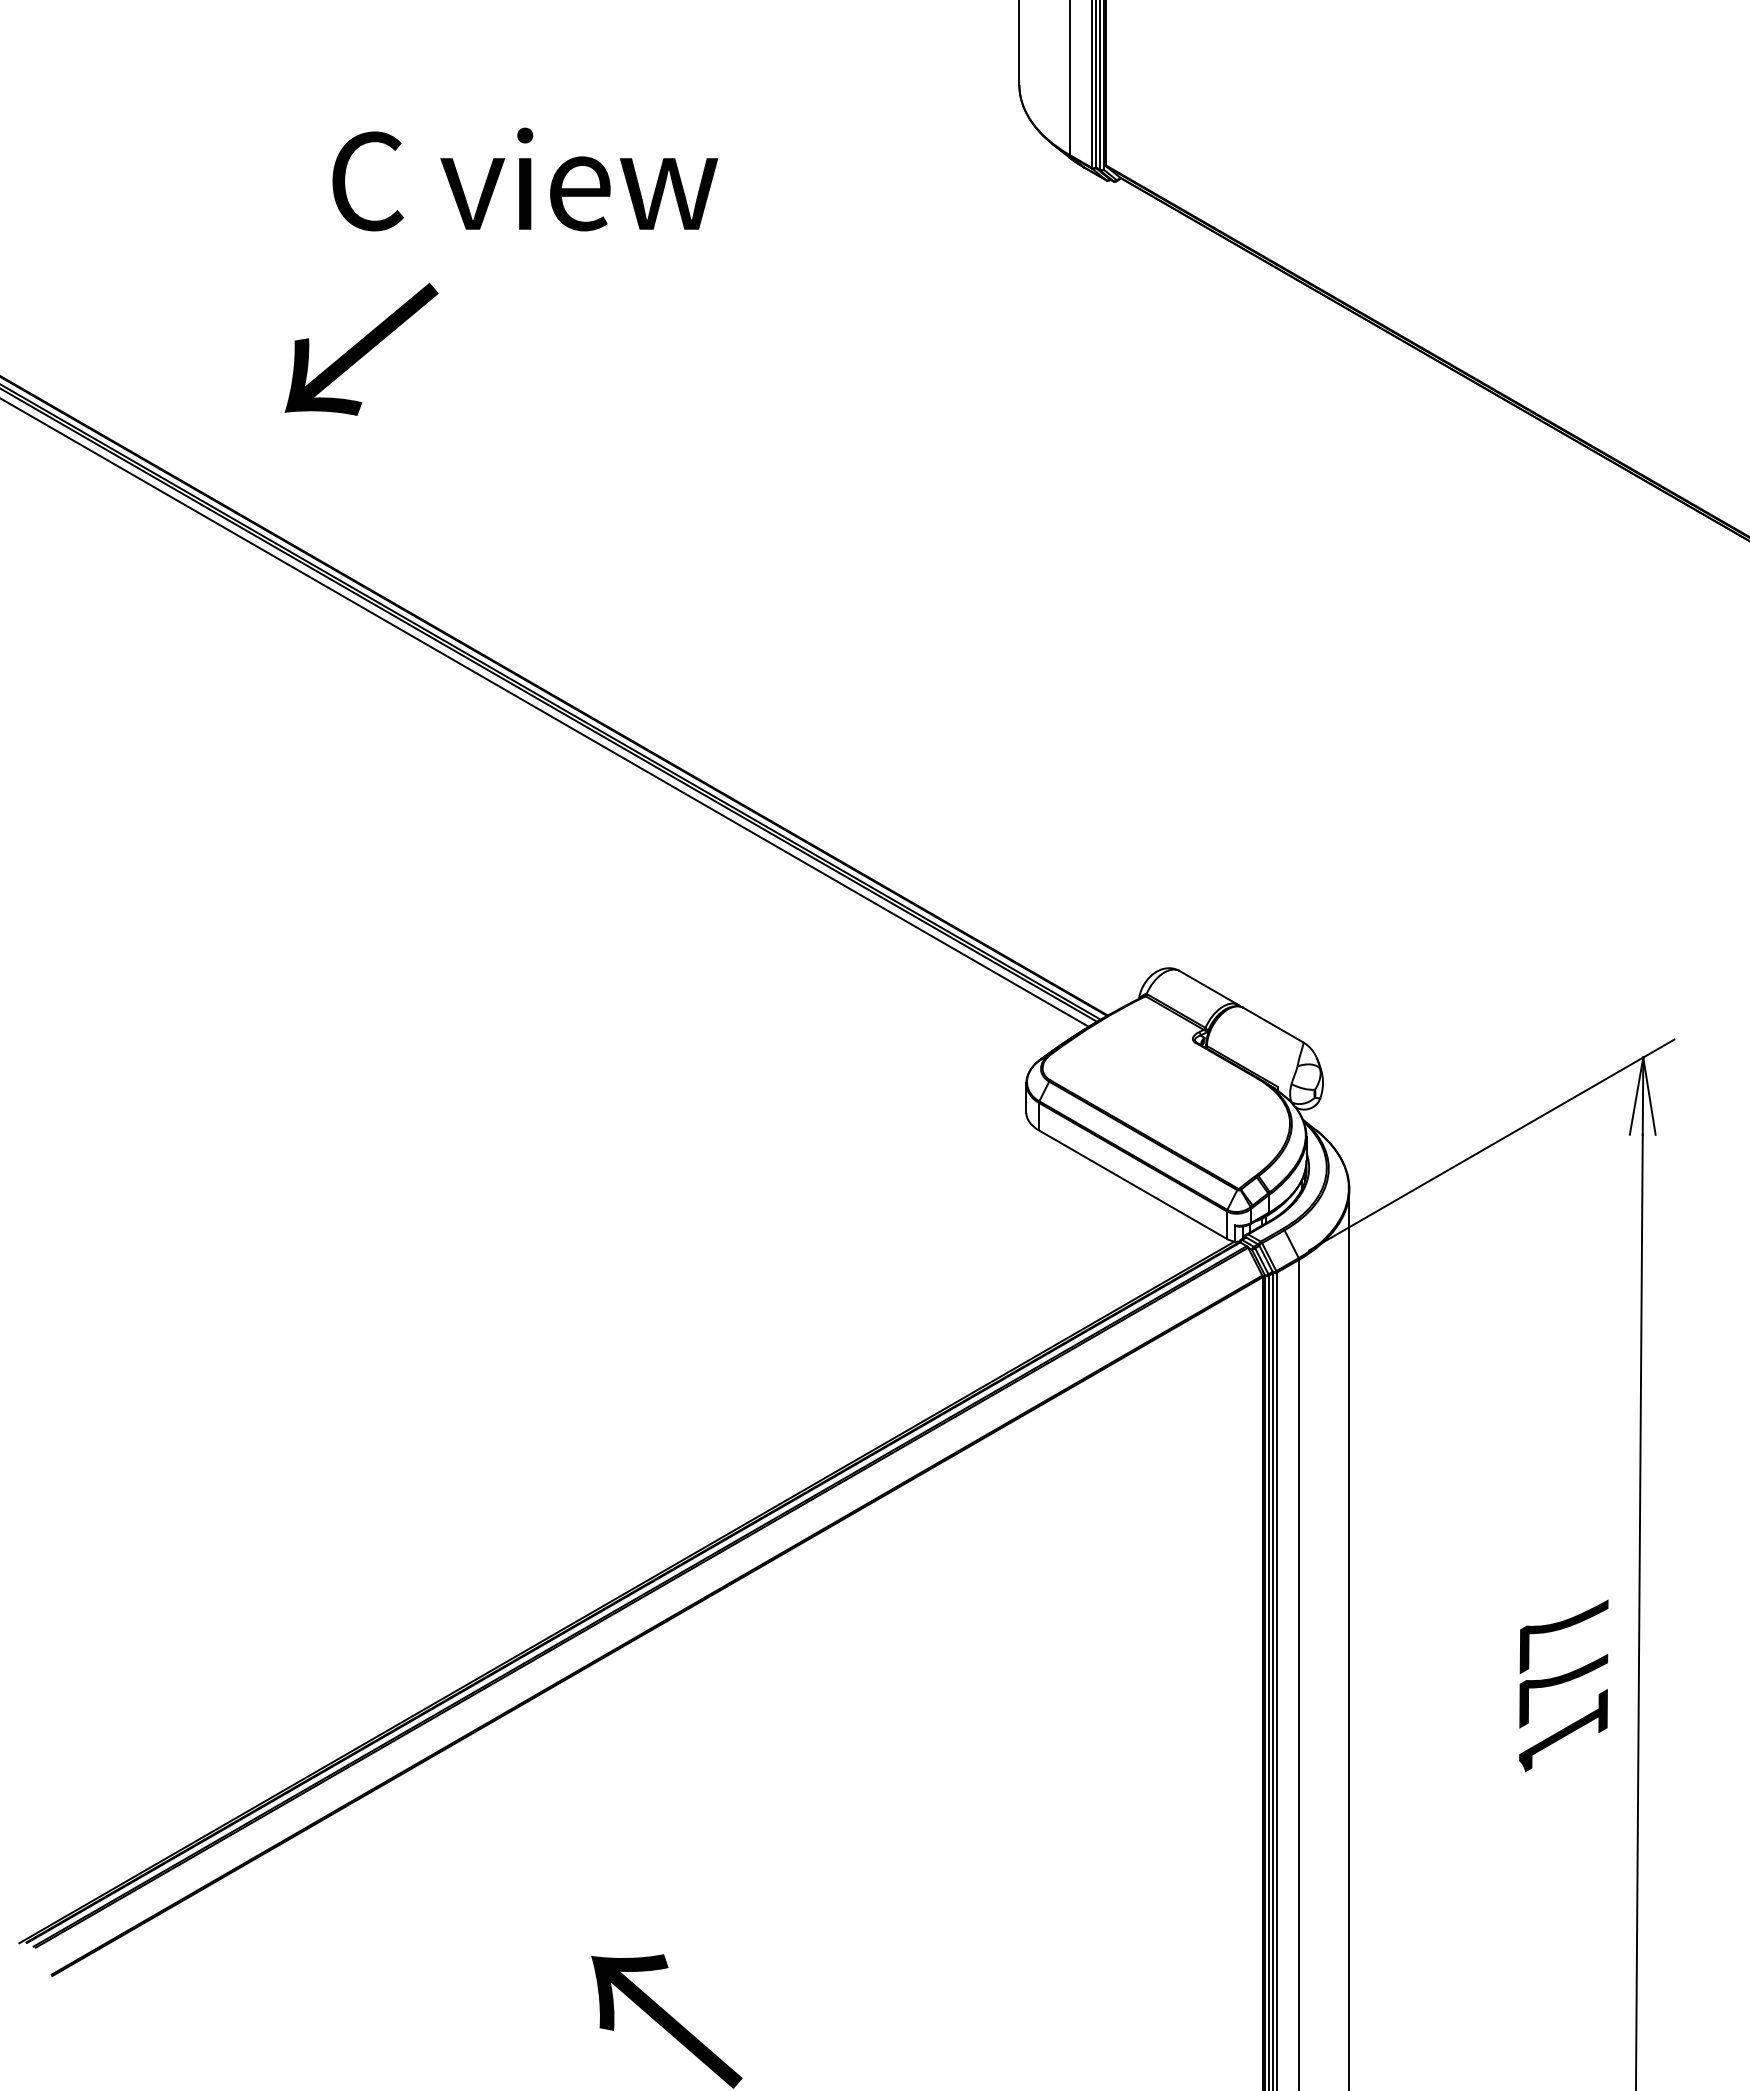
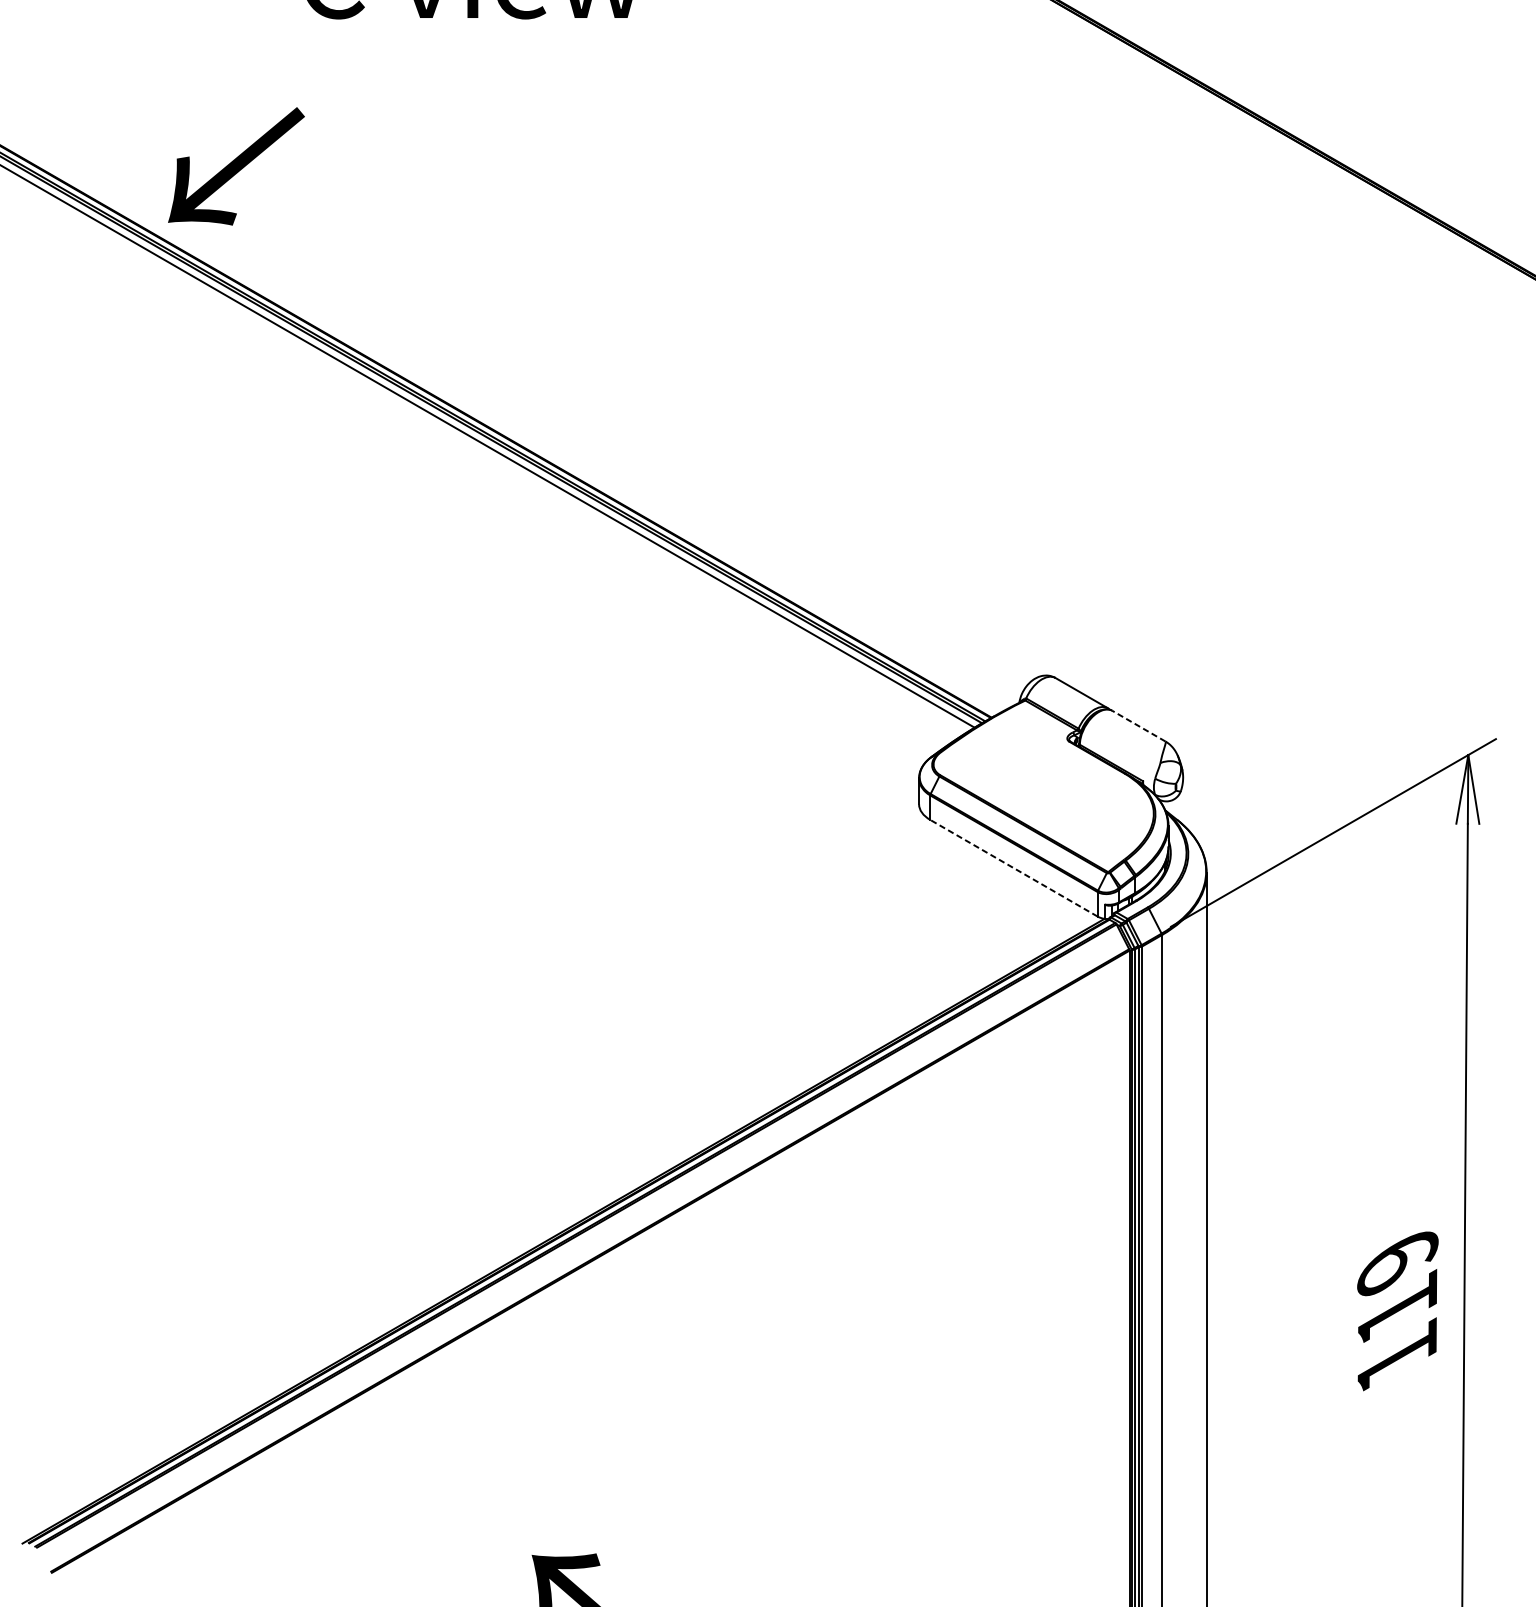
text: (361, 348) -> (236, 165), moved
line: (1273, 1025) -> (1139, 726), solid -> dashed
line: (1132, 1184) -> (1013, 868), solid -> dashed
text: (1563, 1660) -> (1397, 1291), 177 -> 119

